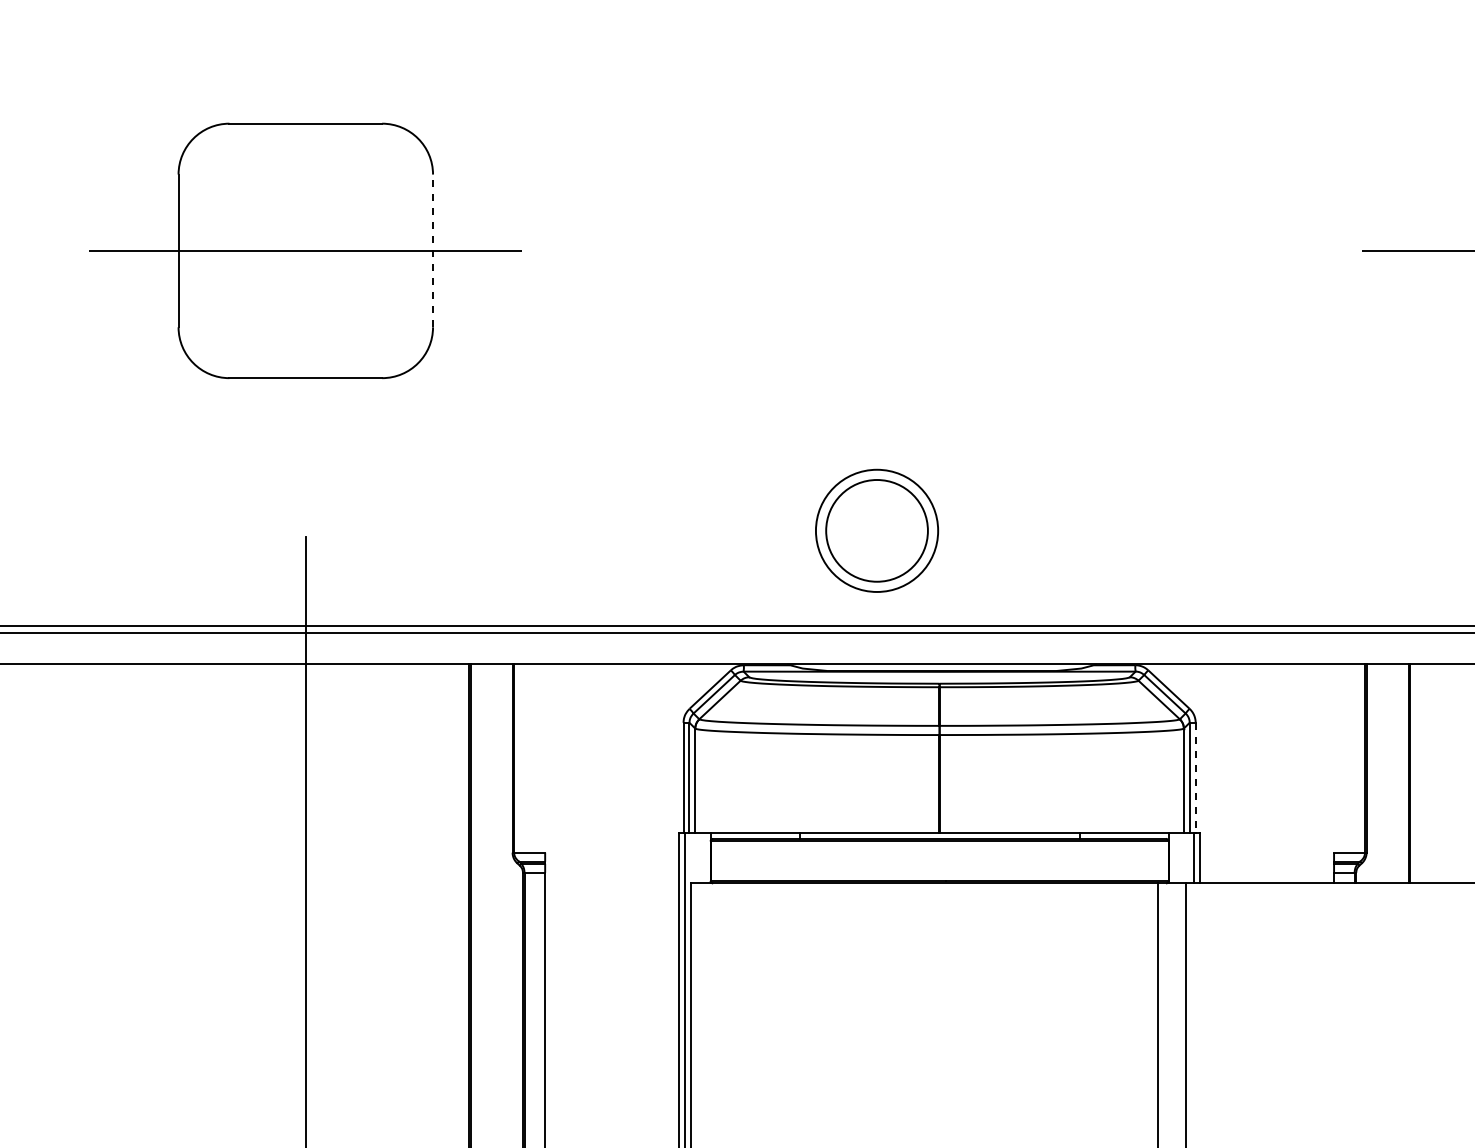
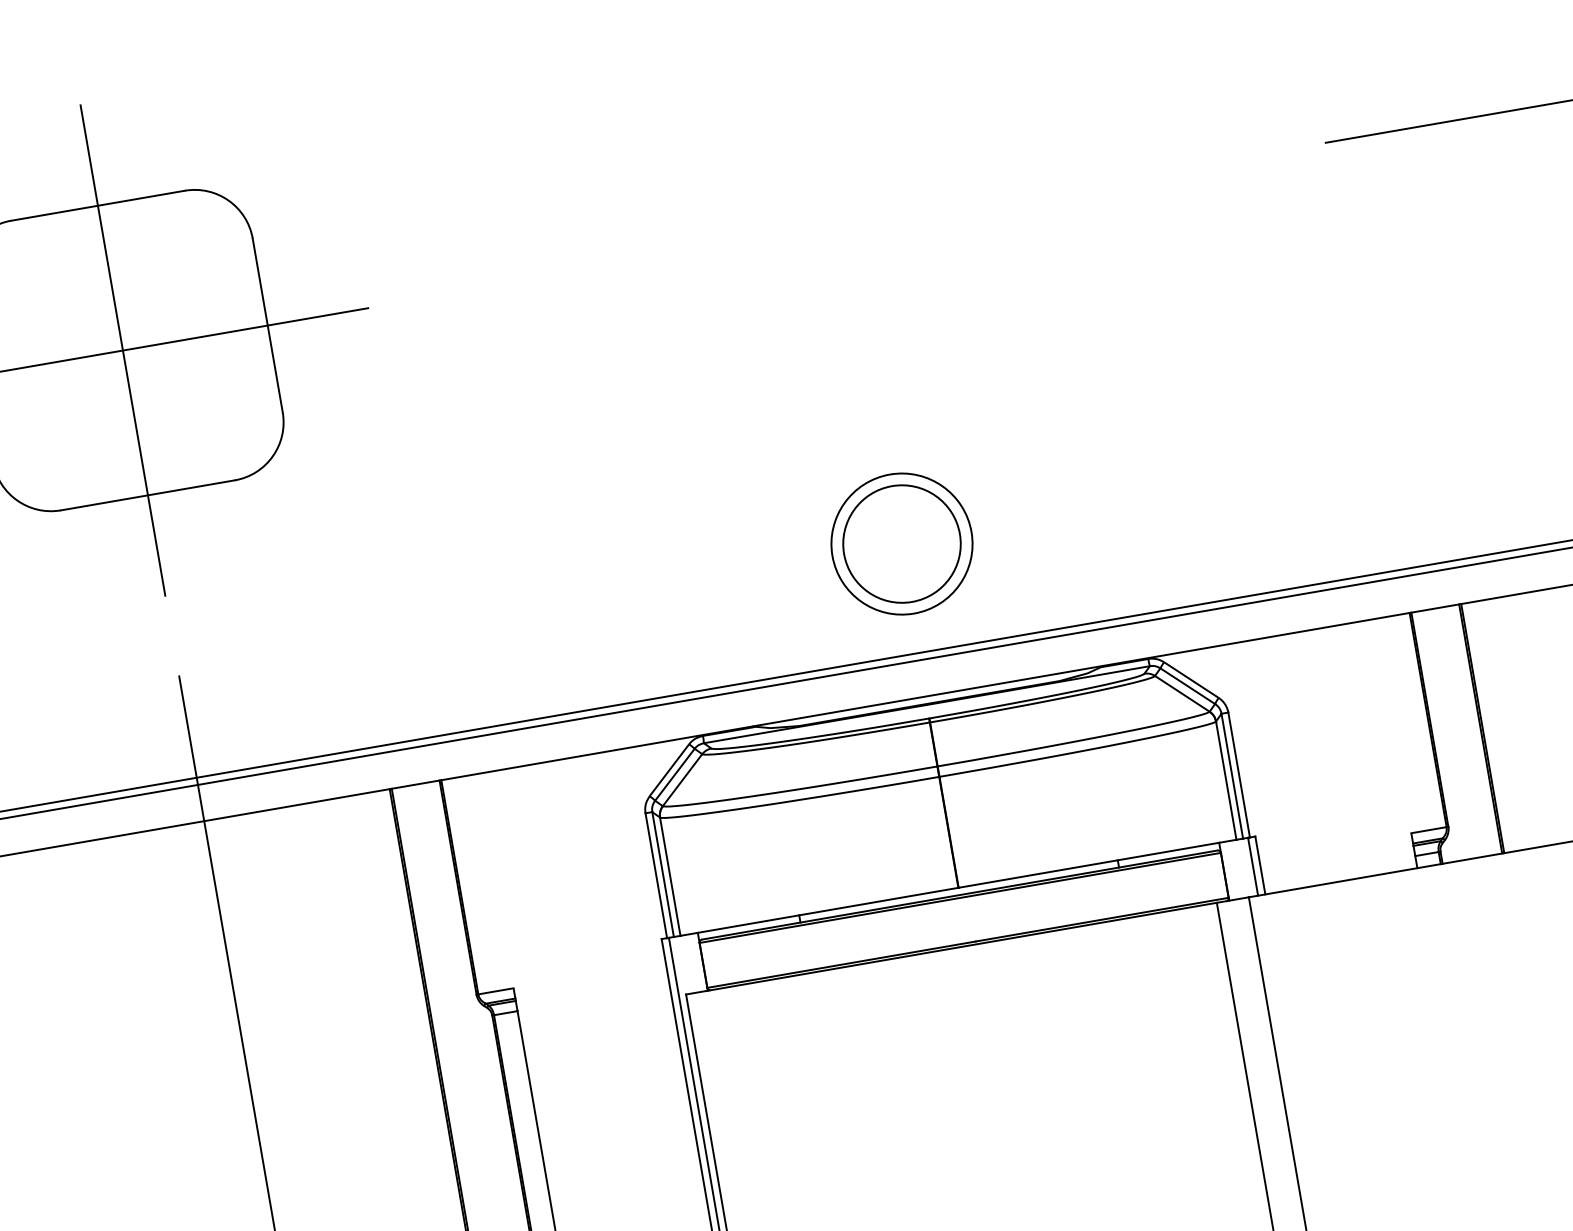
line: (305, 250) -> (122, 350), added
line: (433, 250) -> (268, 324), dashed -> solid
part: (877, 530) -> (902, 543), moved
line: (1195, 777) -> (1238, 774), dashed -> solid

